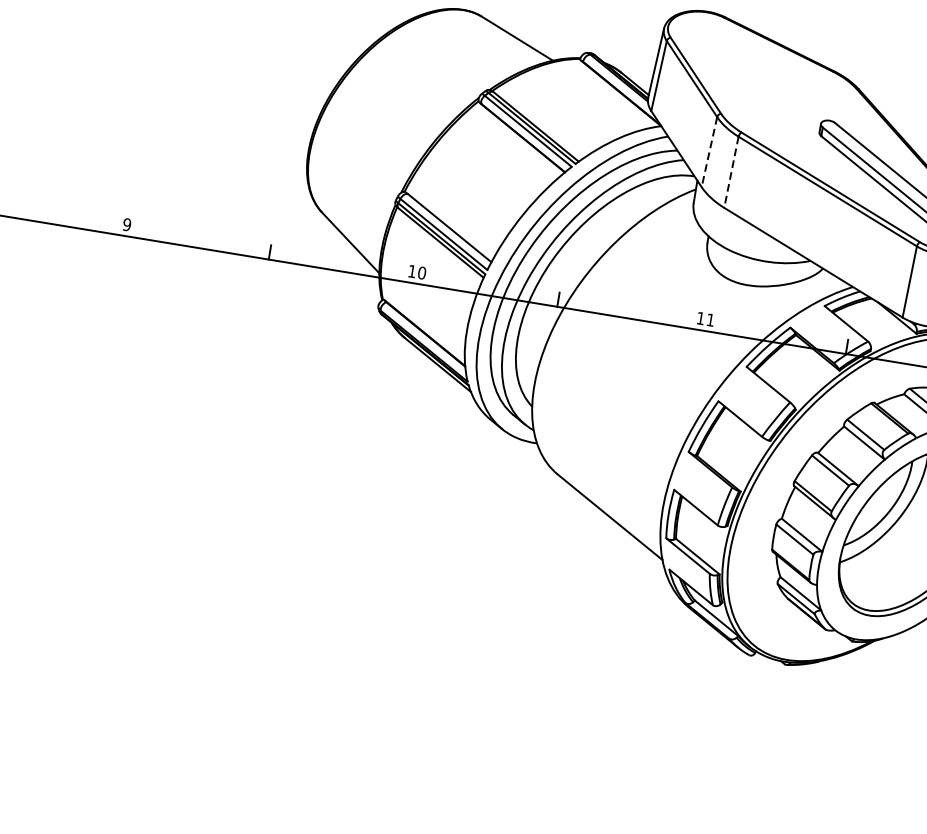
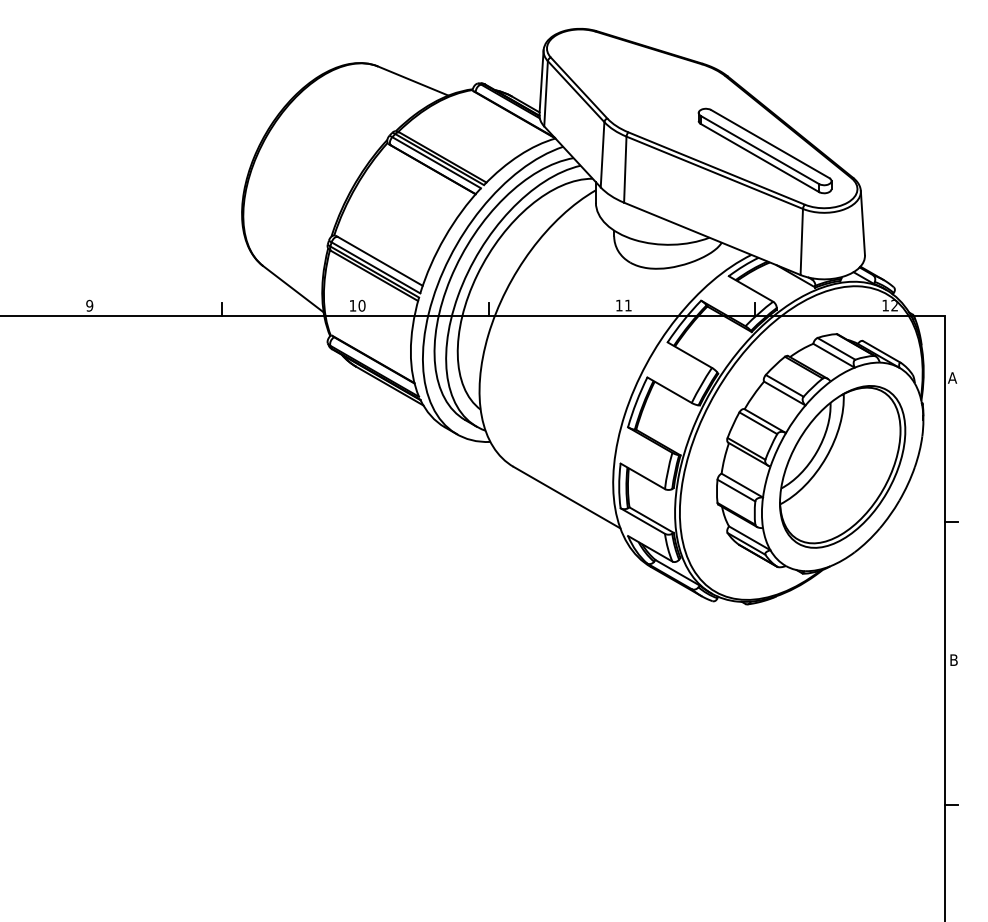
line: (709, 151) -> (602, 154), dashed -> solid
line: (731, 173) -> (625, 170), dashed -> solid

